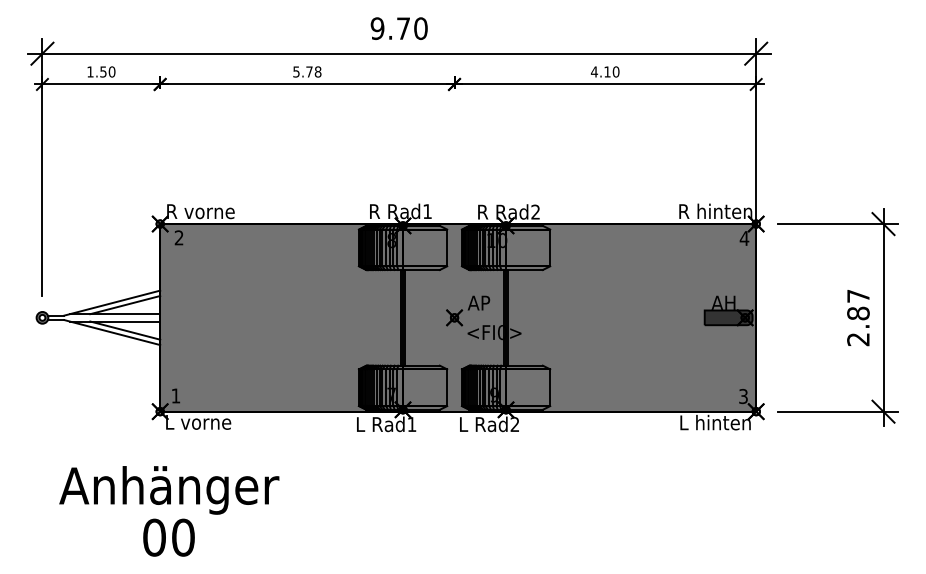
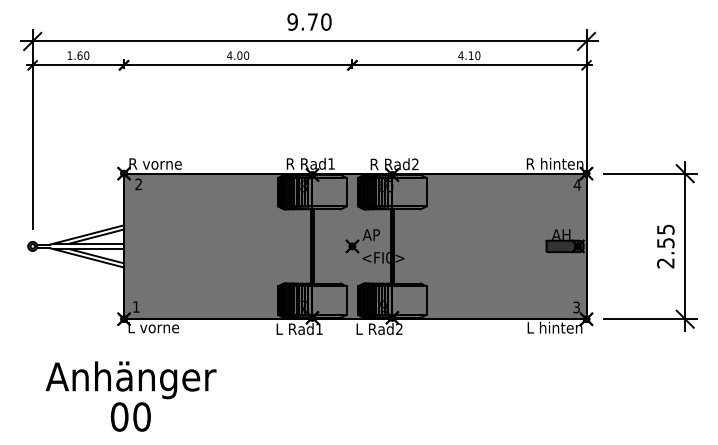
text: (103, 71) -> (80, 55), 1.50 -> 1.60
text: (306, 71) -> (237, 55), 5.78 -> 4.00
text: (858, 305) -> (665, 236), 2.87 -> 2.55

